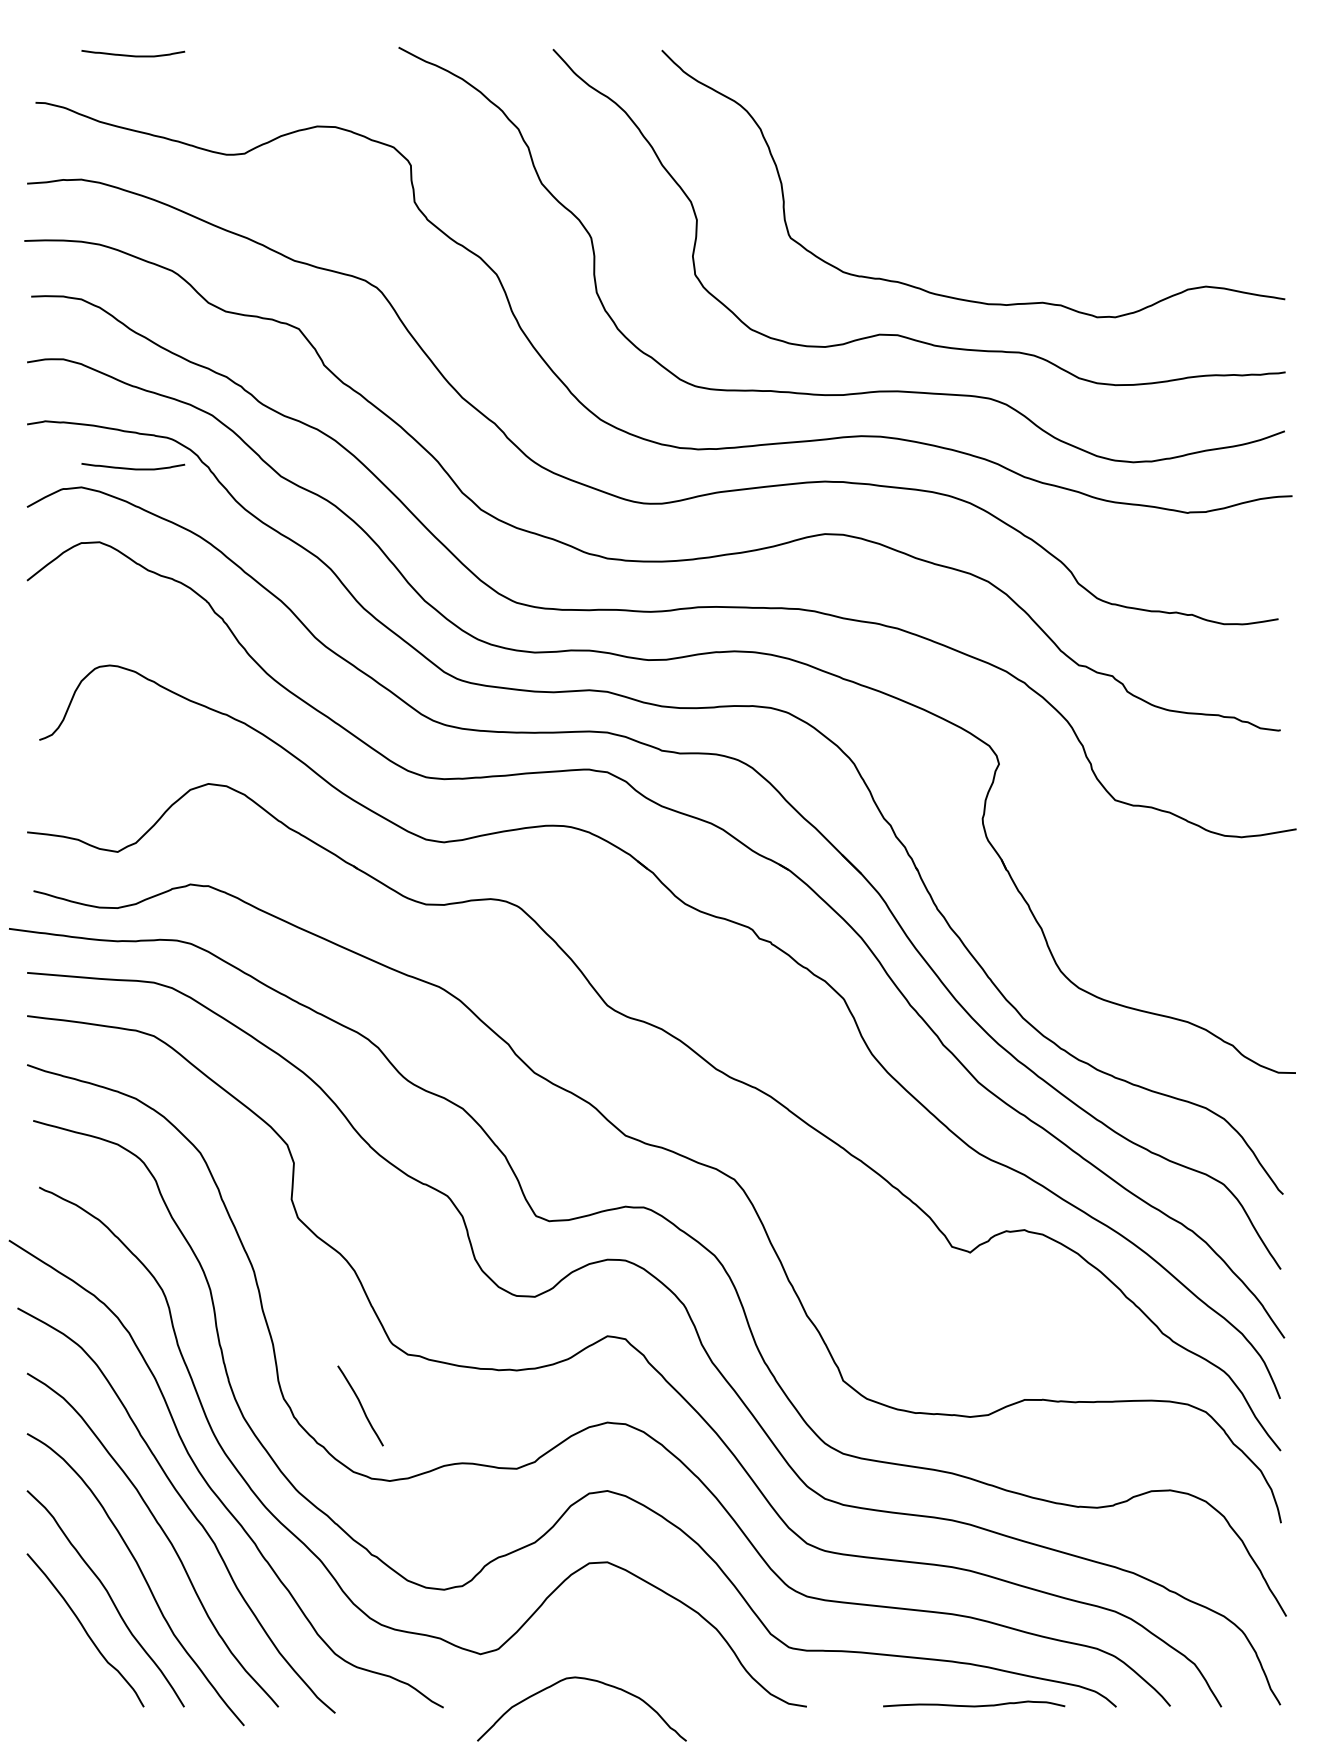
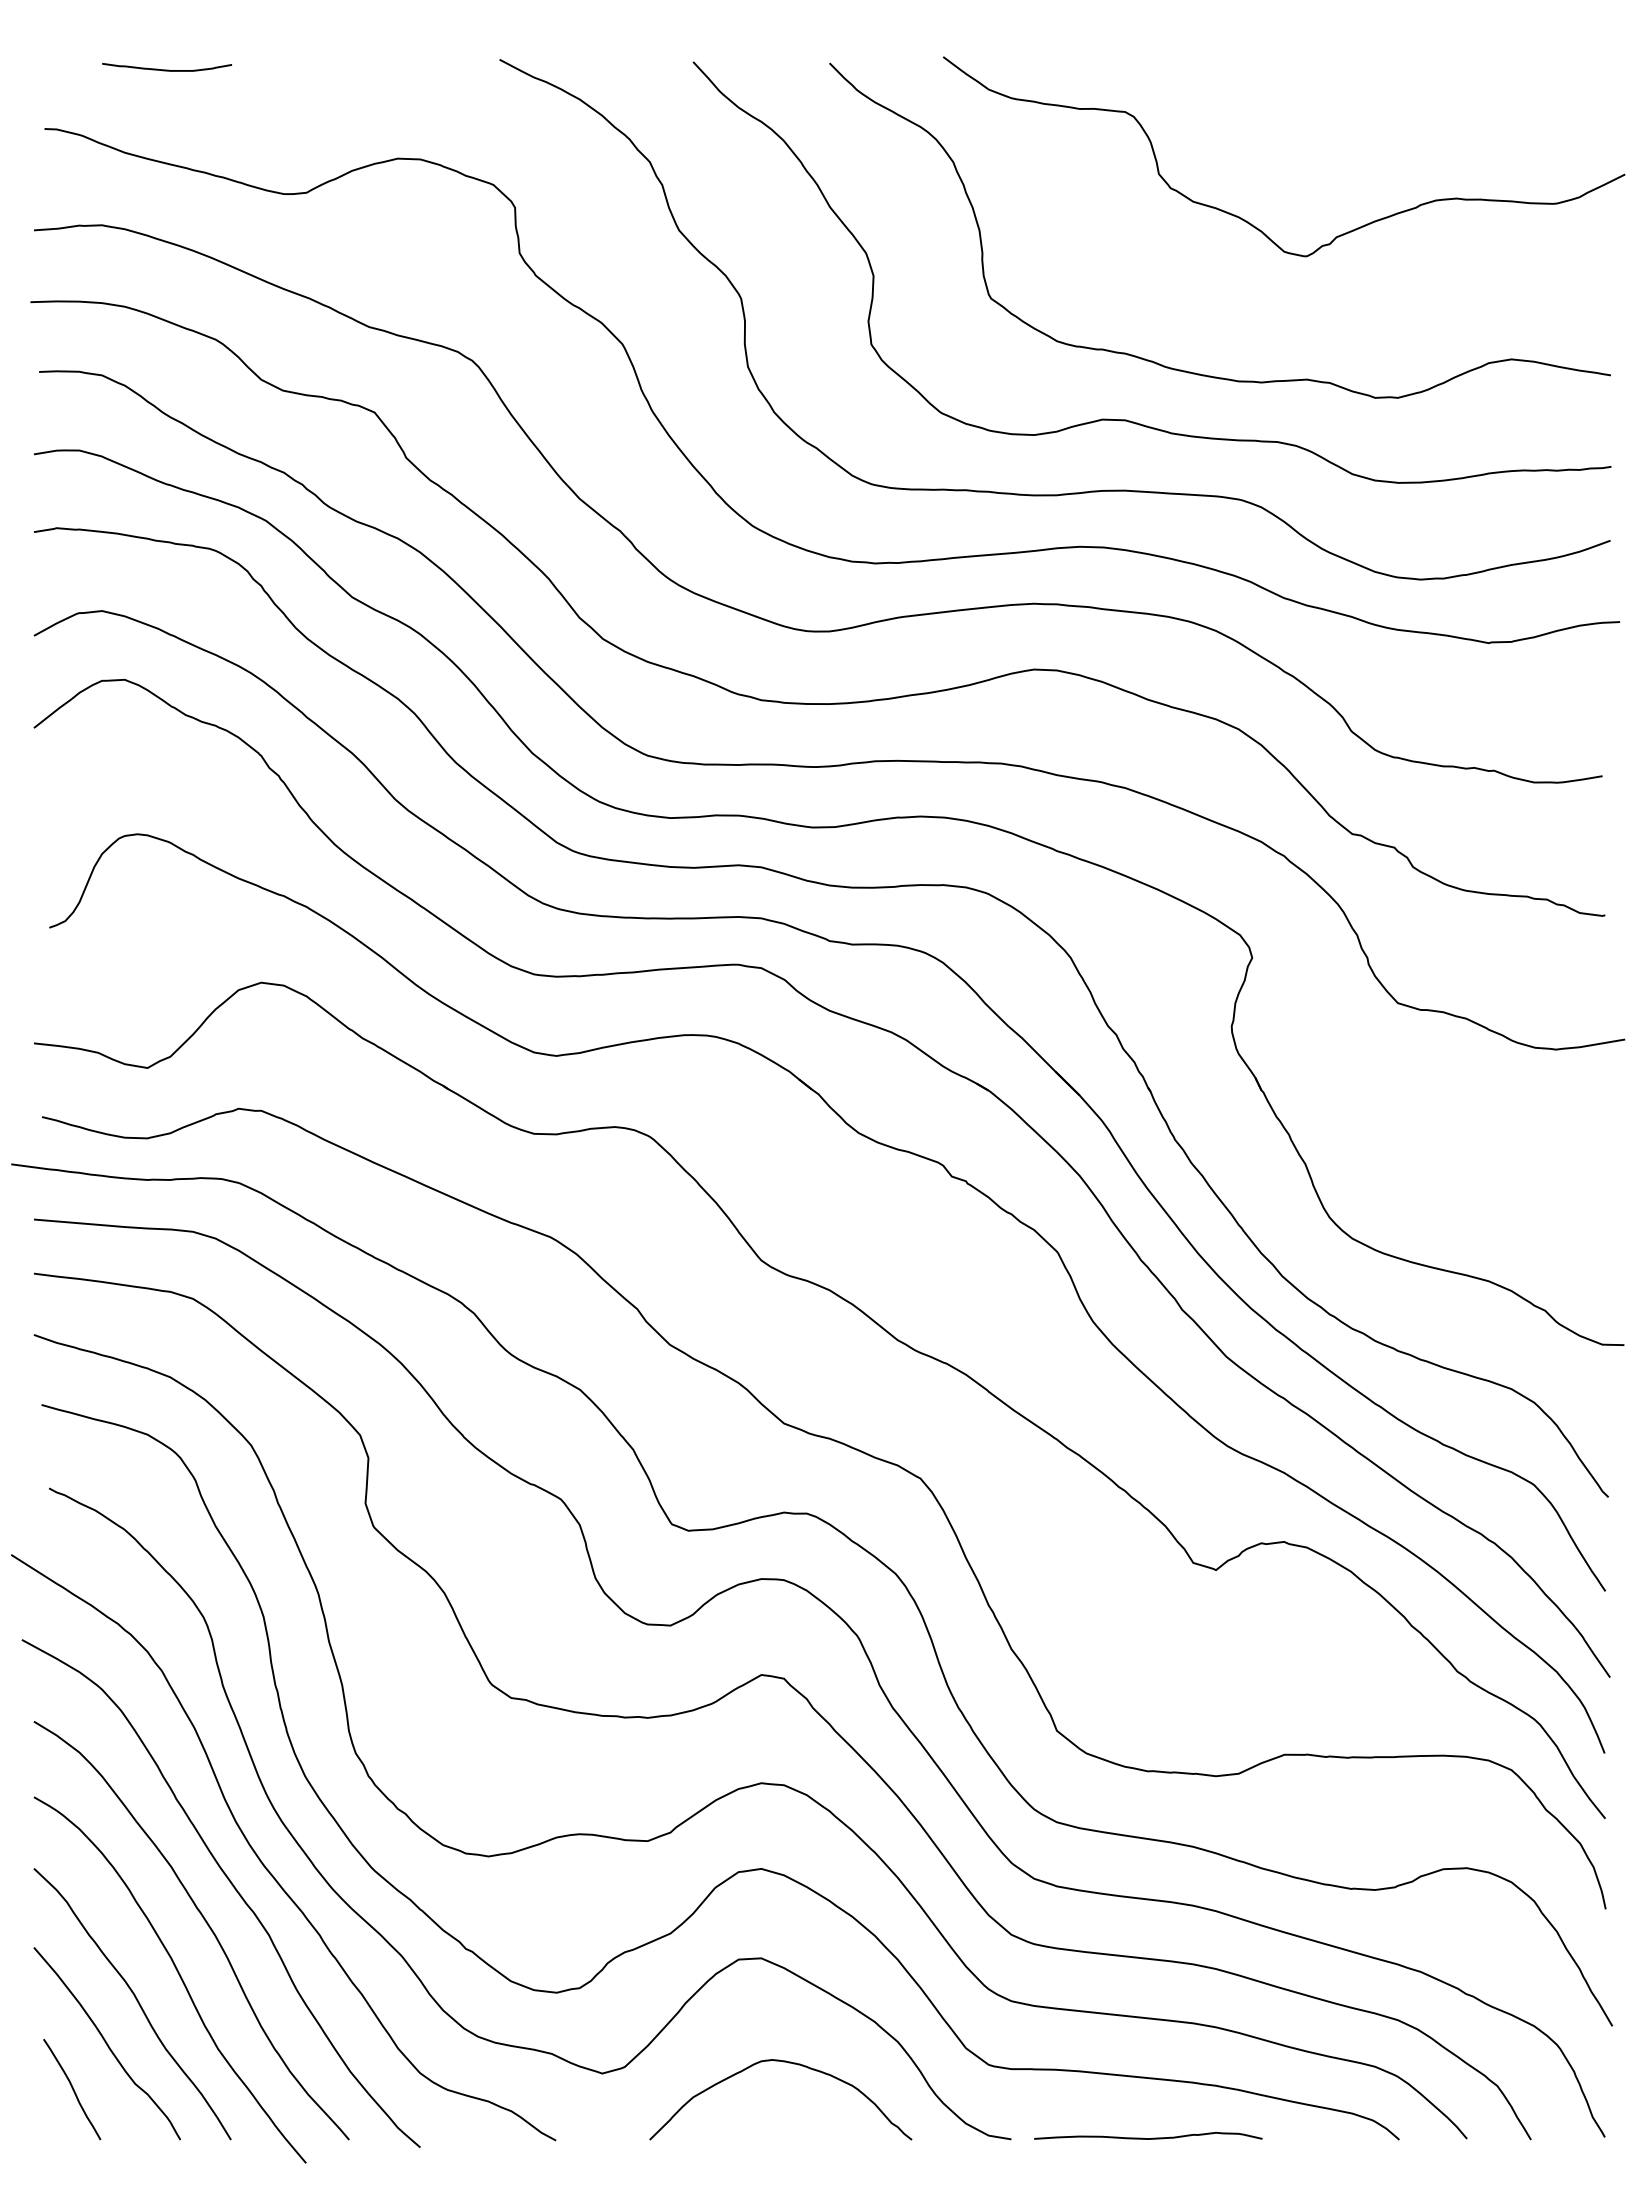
curve: (996, 176) -> (1249, 221), added
curve: (133, 468) -> (167, 587), removed
curve: (360, 1405) -> (72, 2088), moved
curve: (588, 1680) -> (789, 2063), moved
curve: (974, 1705) -> (1148, 2137), moved

